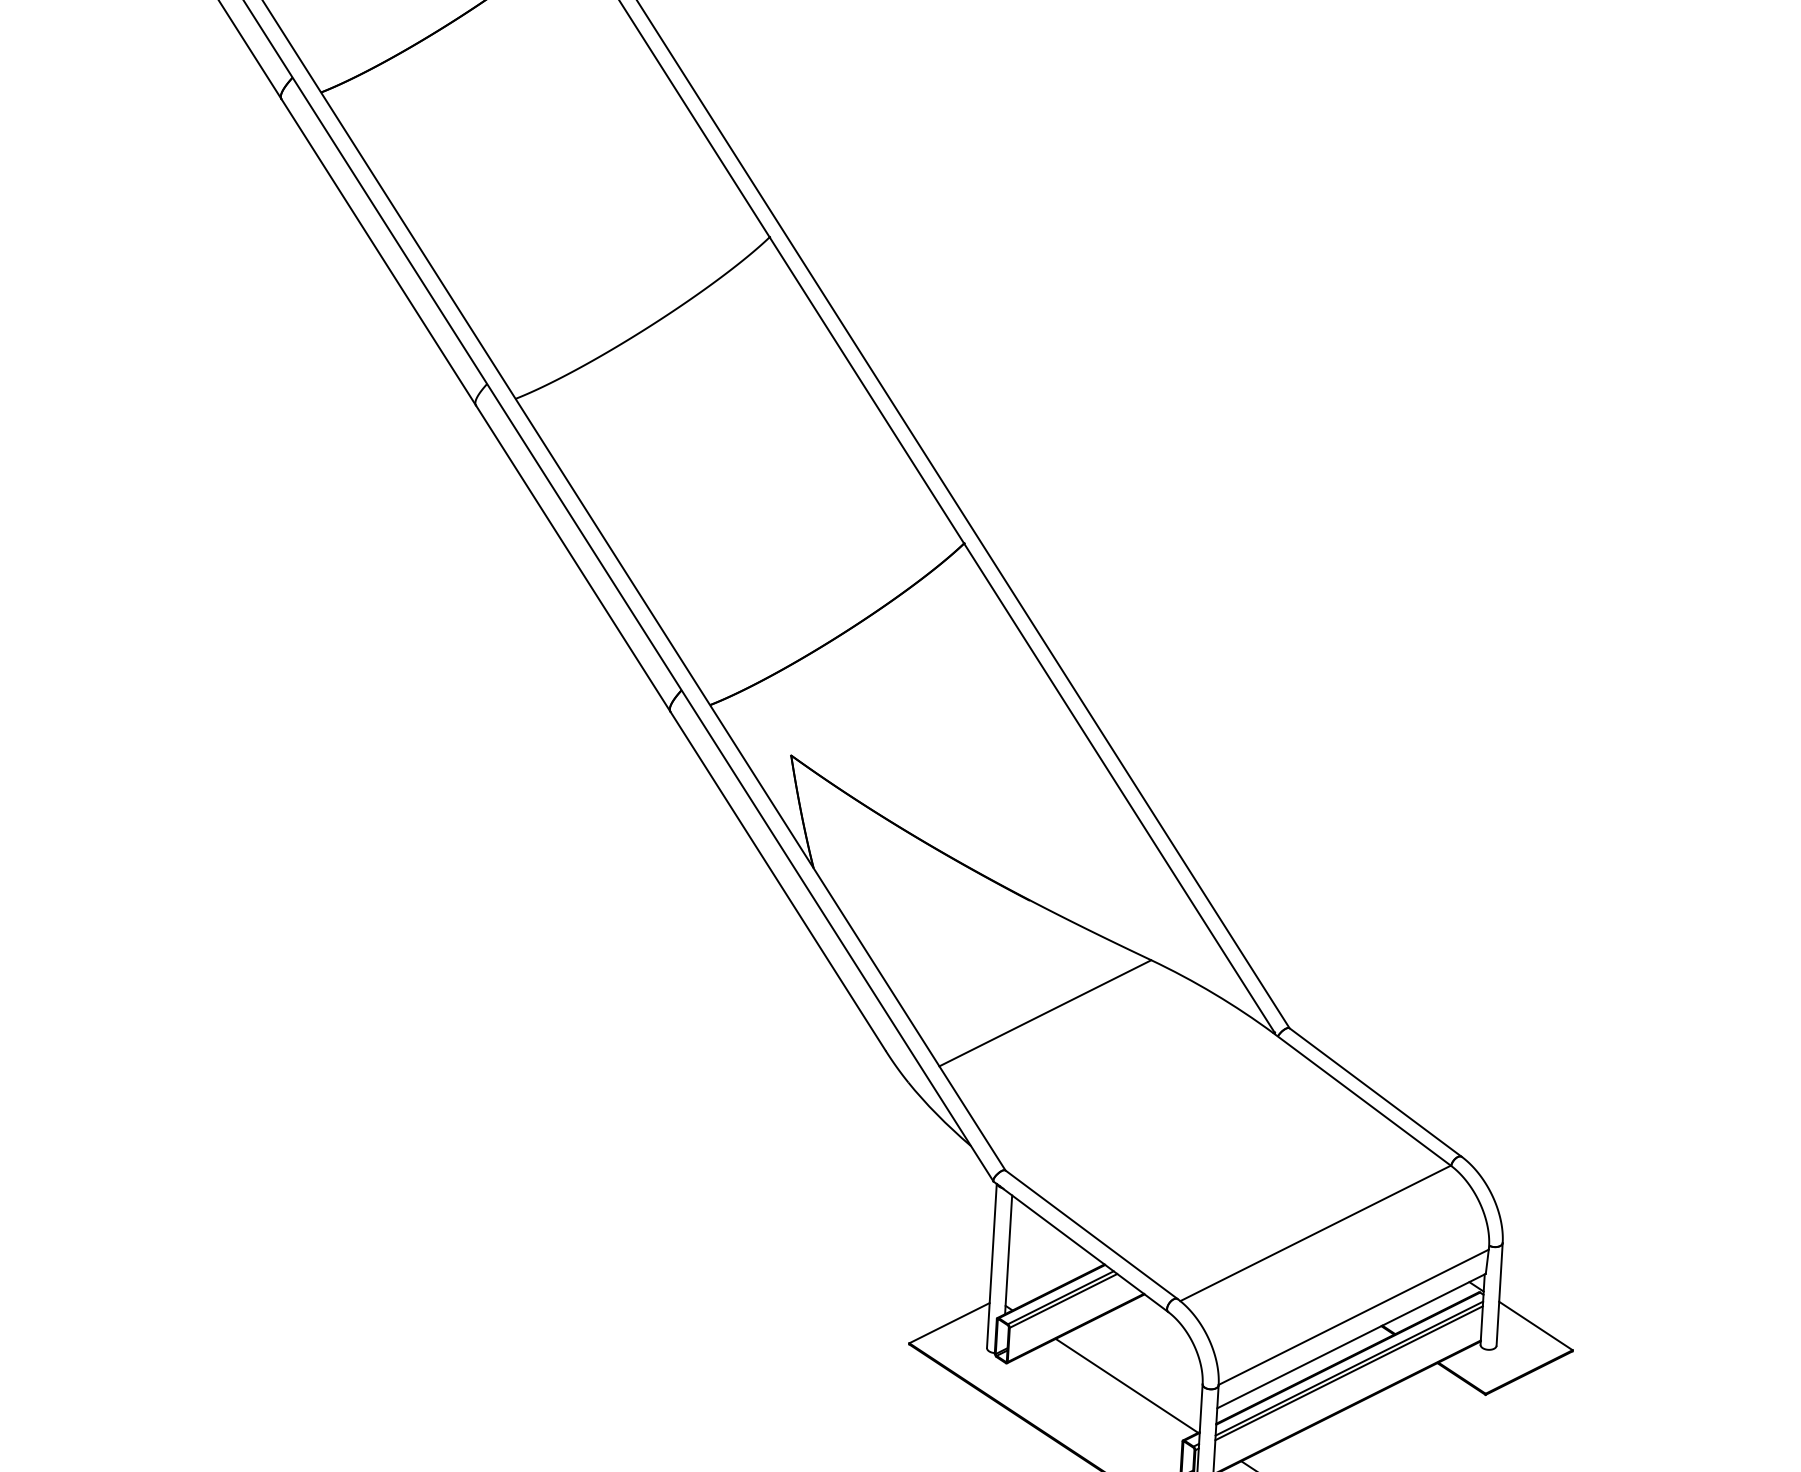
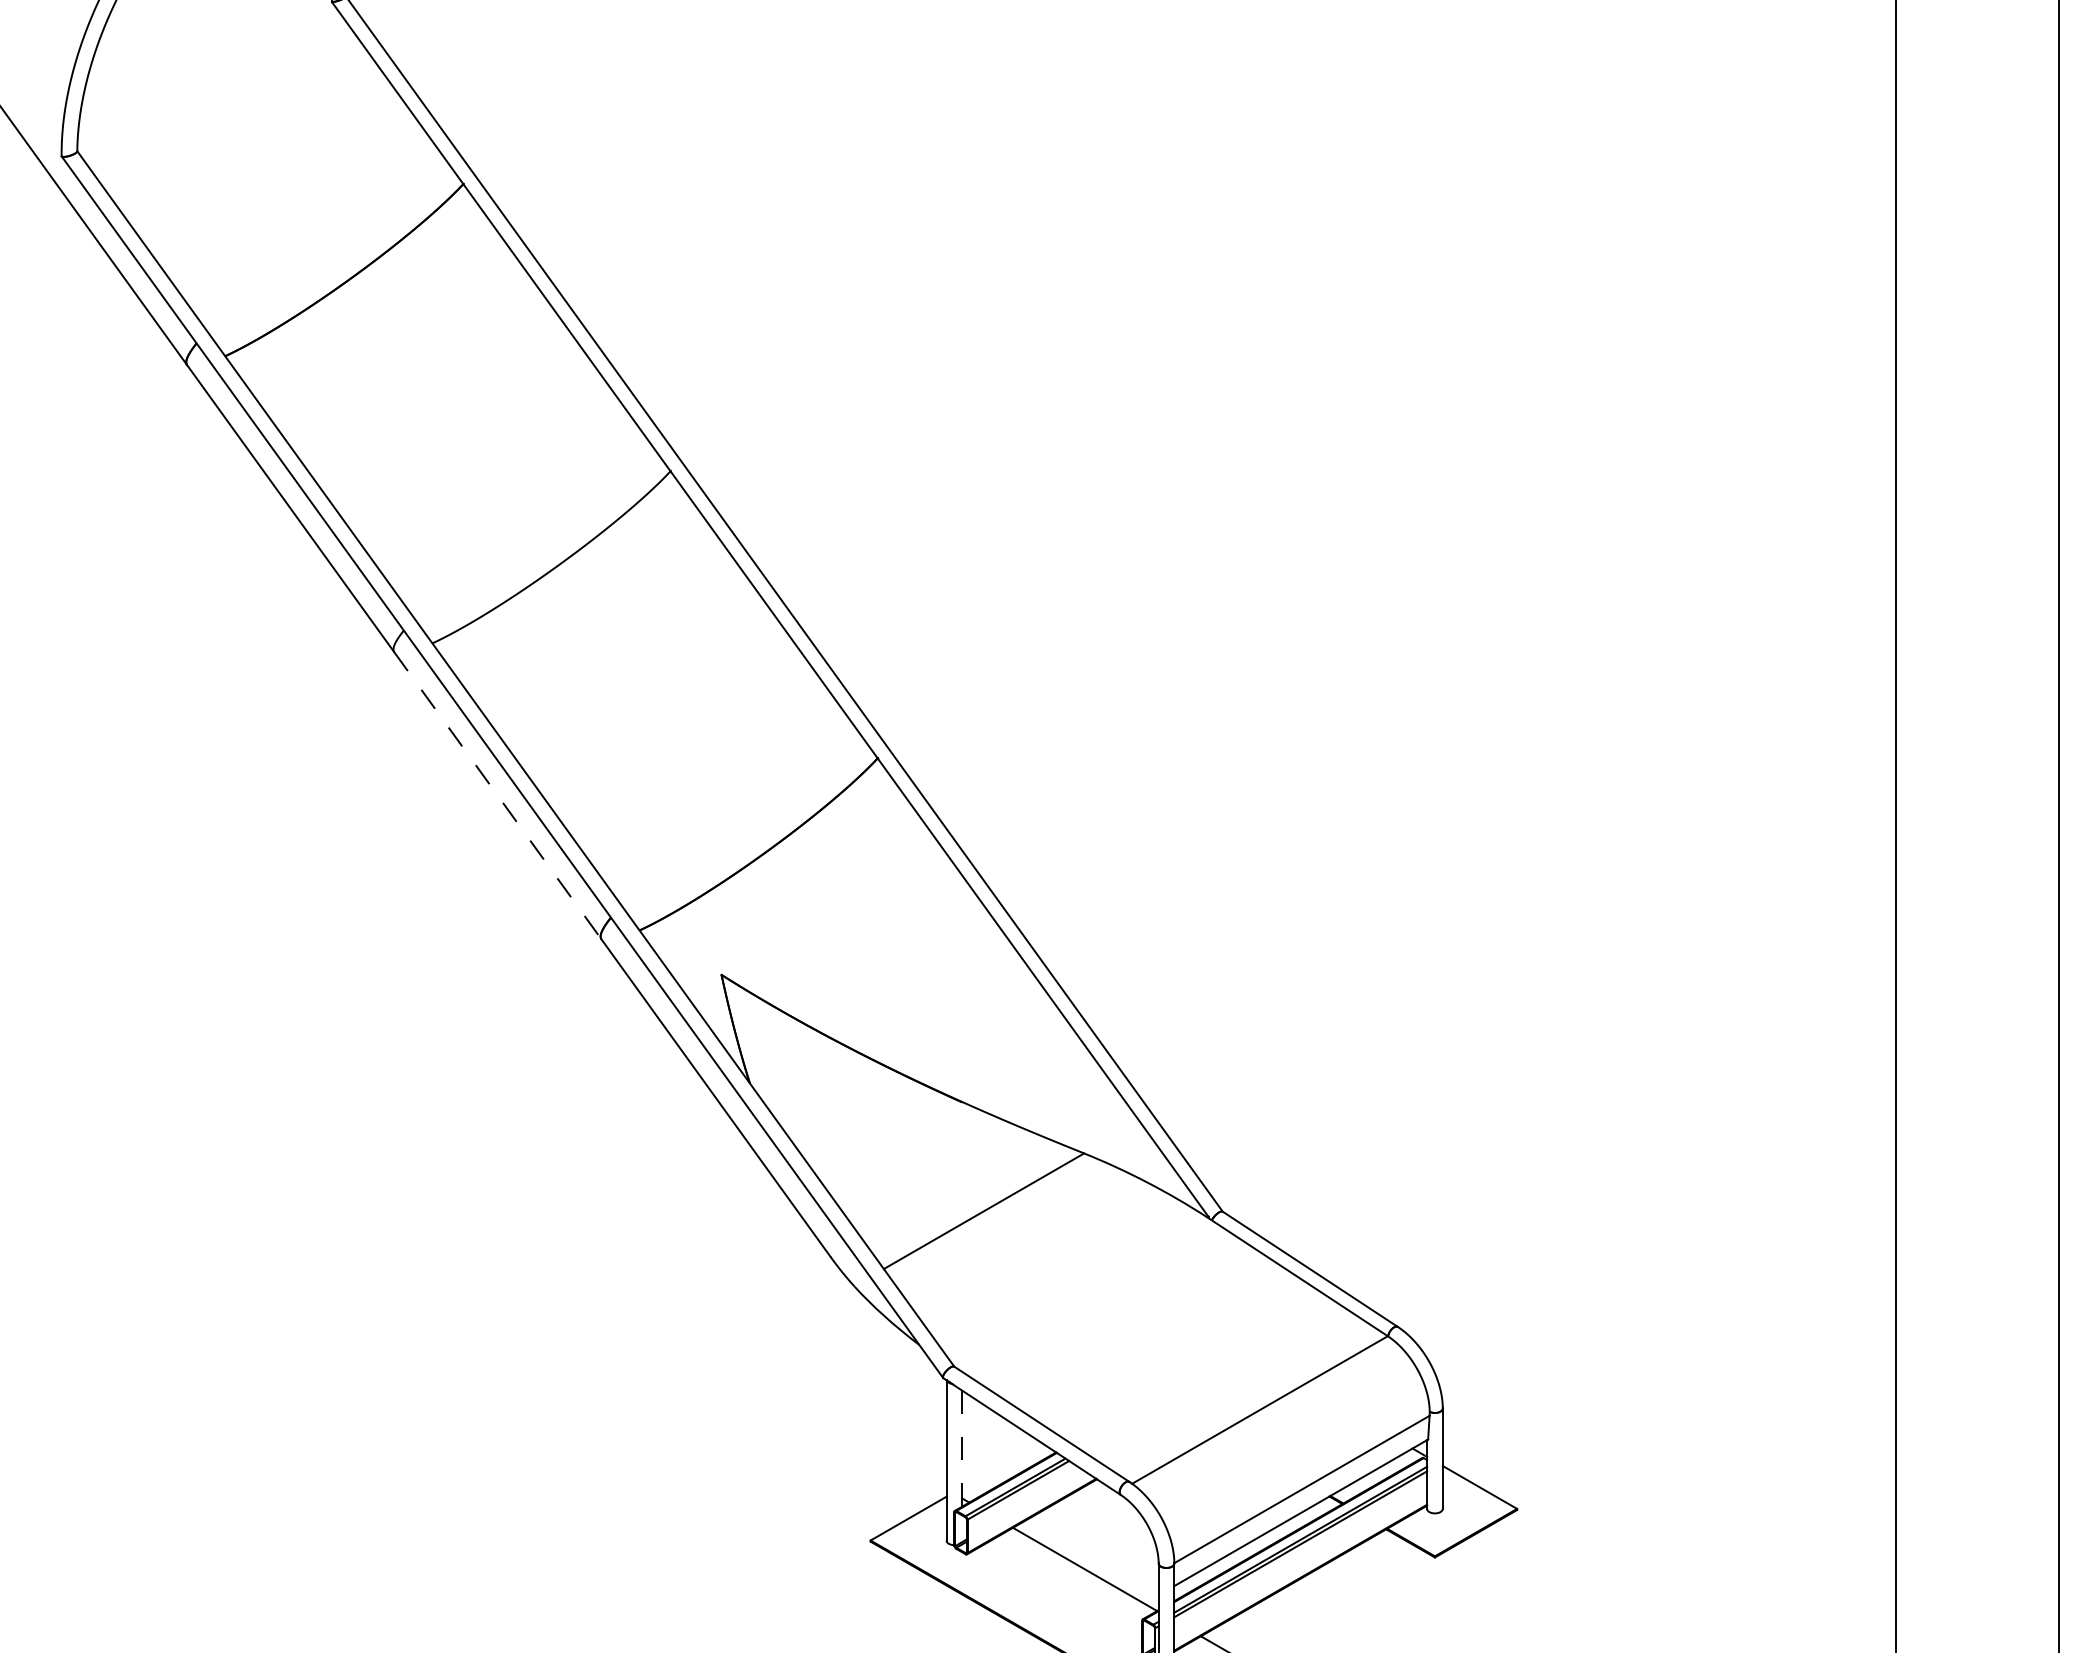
line: (573, 559) -> (498, 796), solid -> dashed
line: (1008, 1254) -> (962, 1448), solid -> dashed

